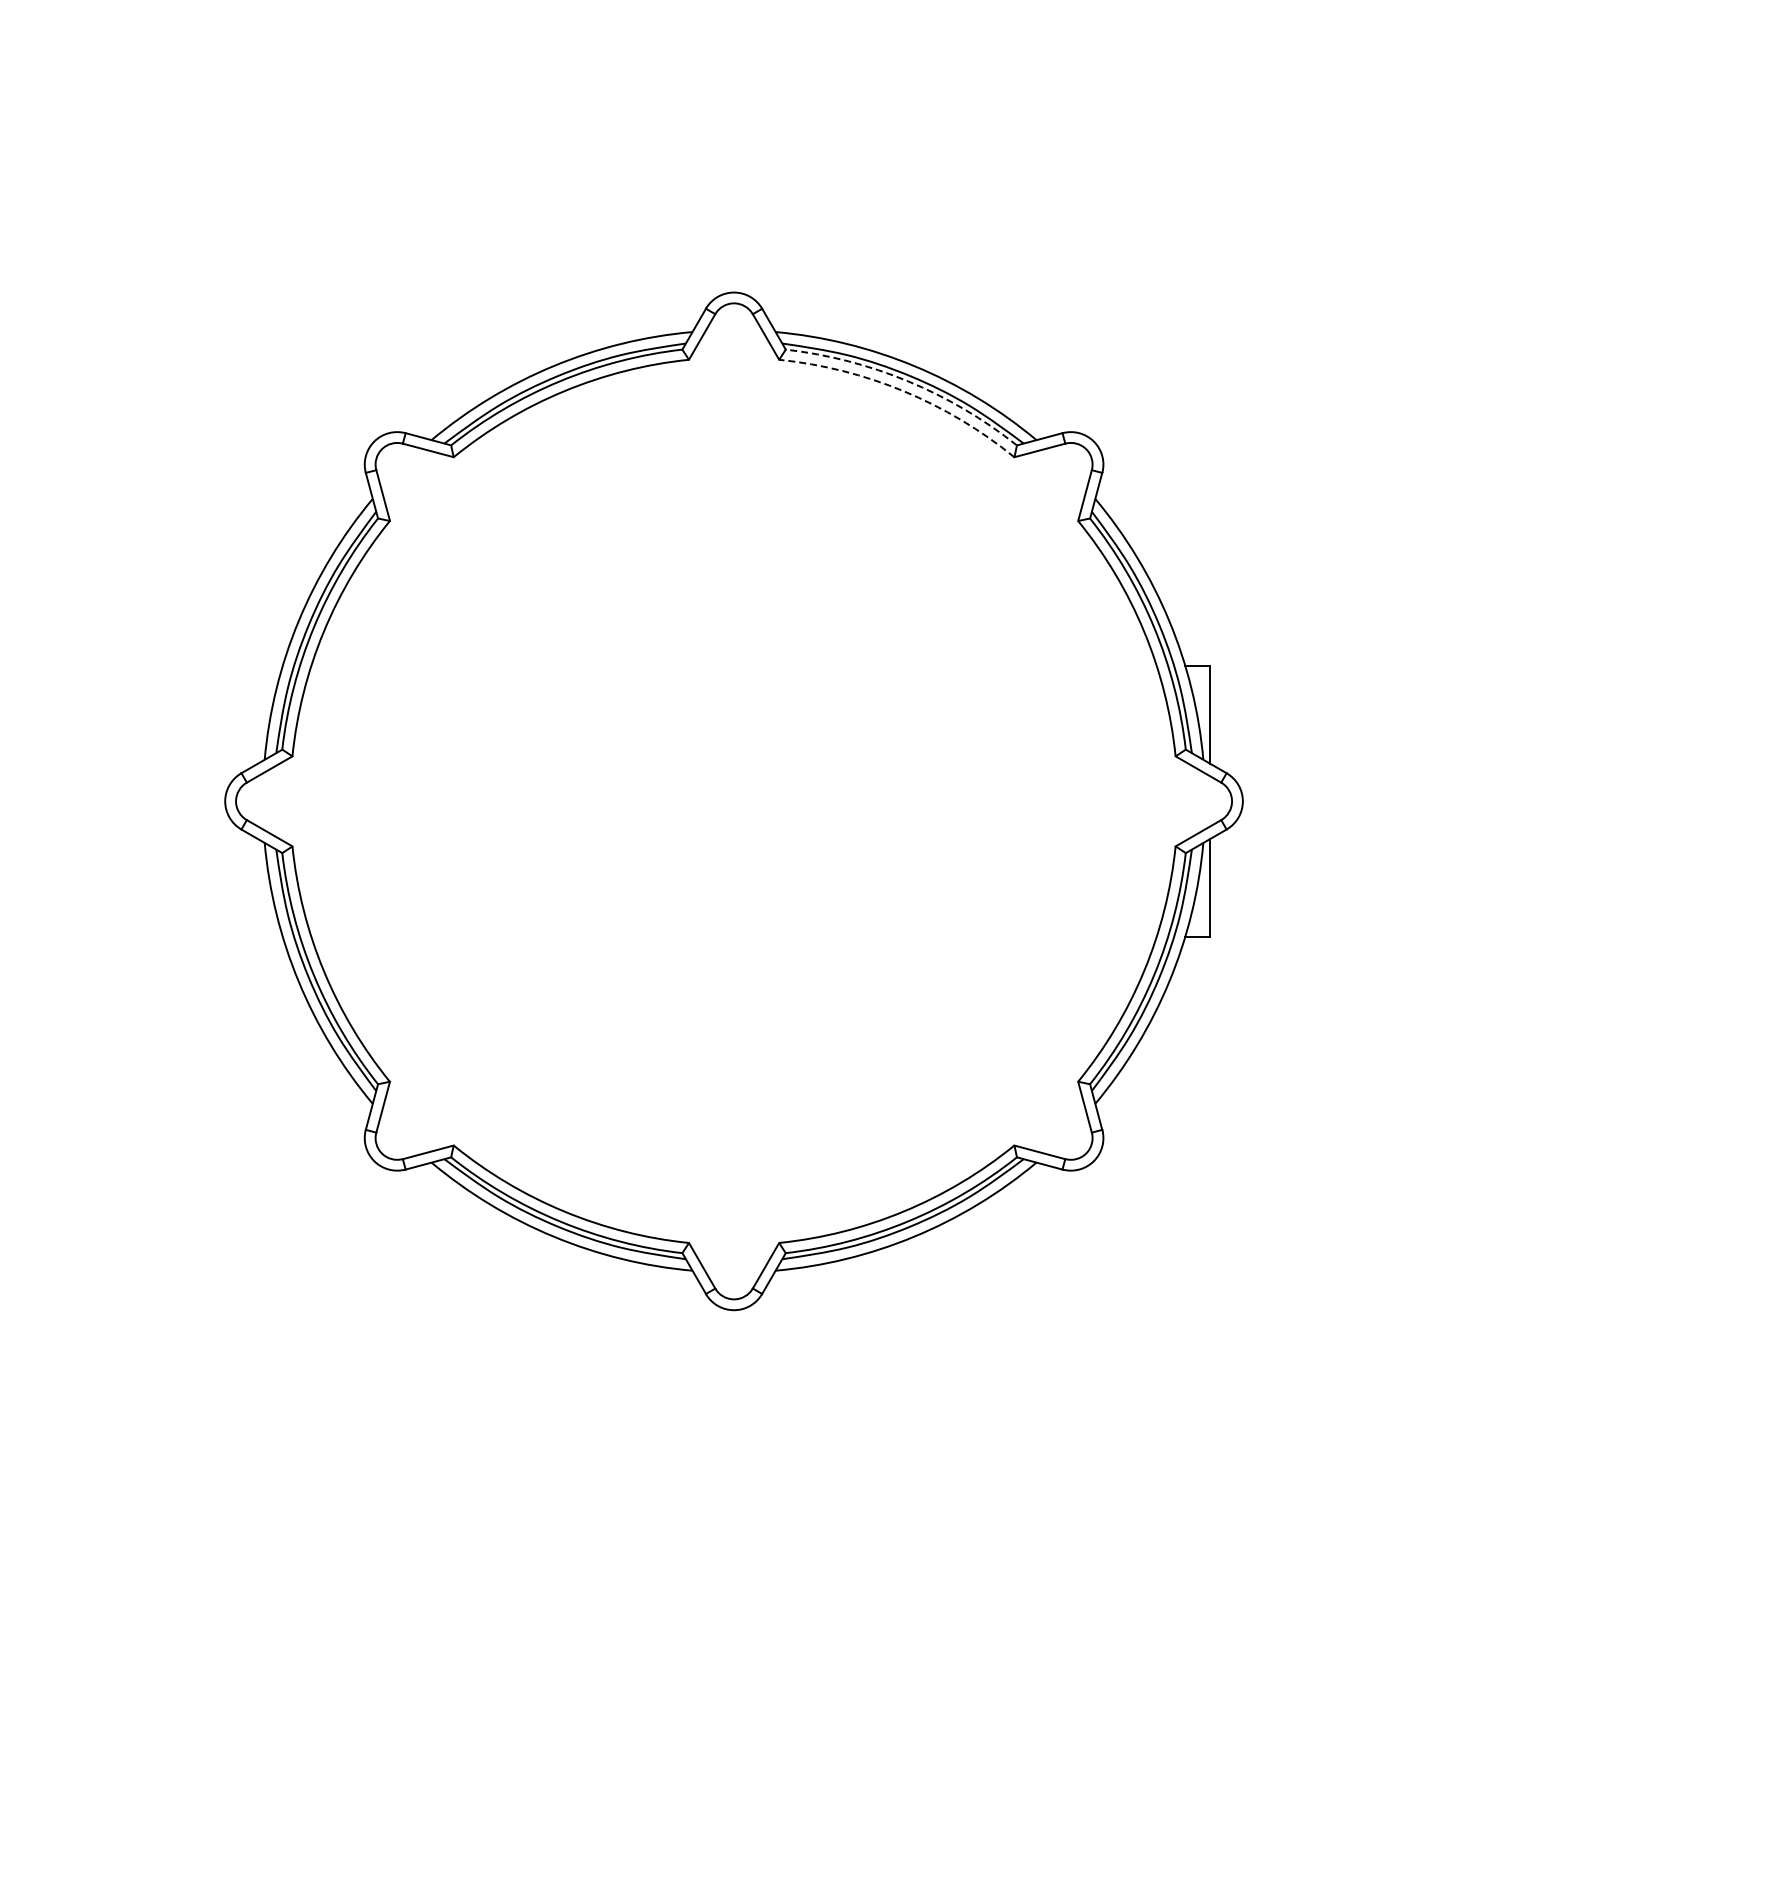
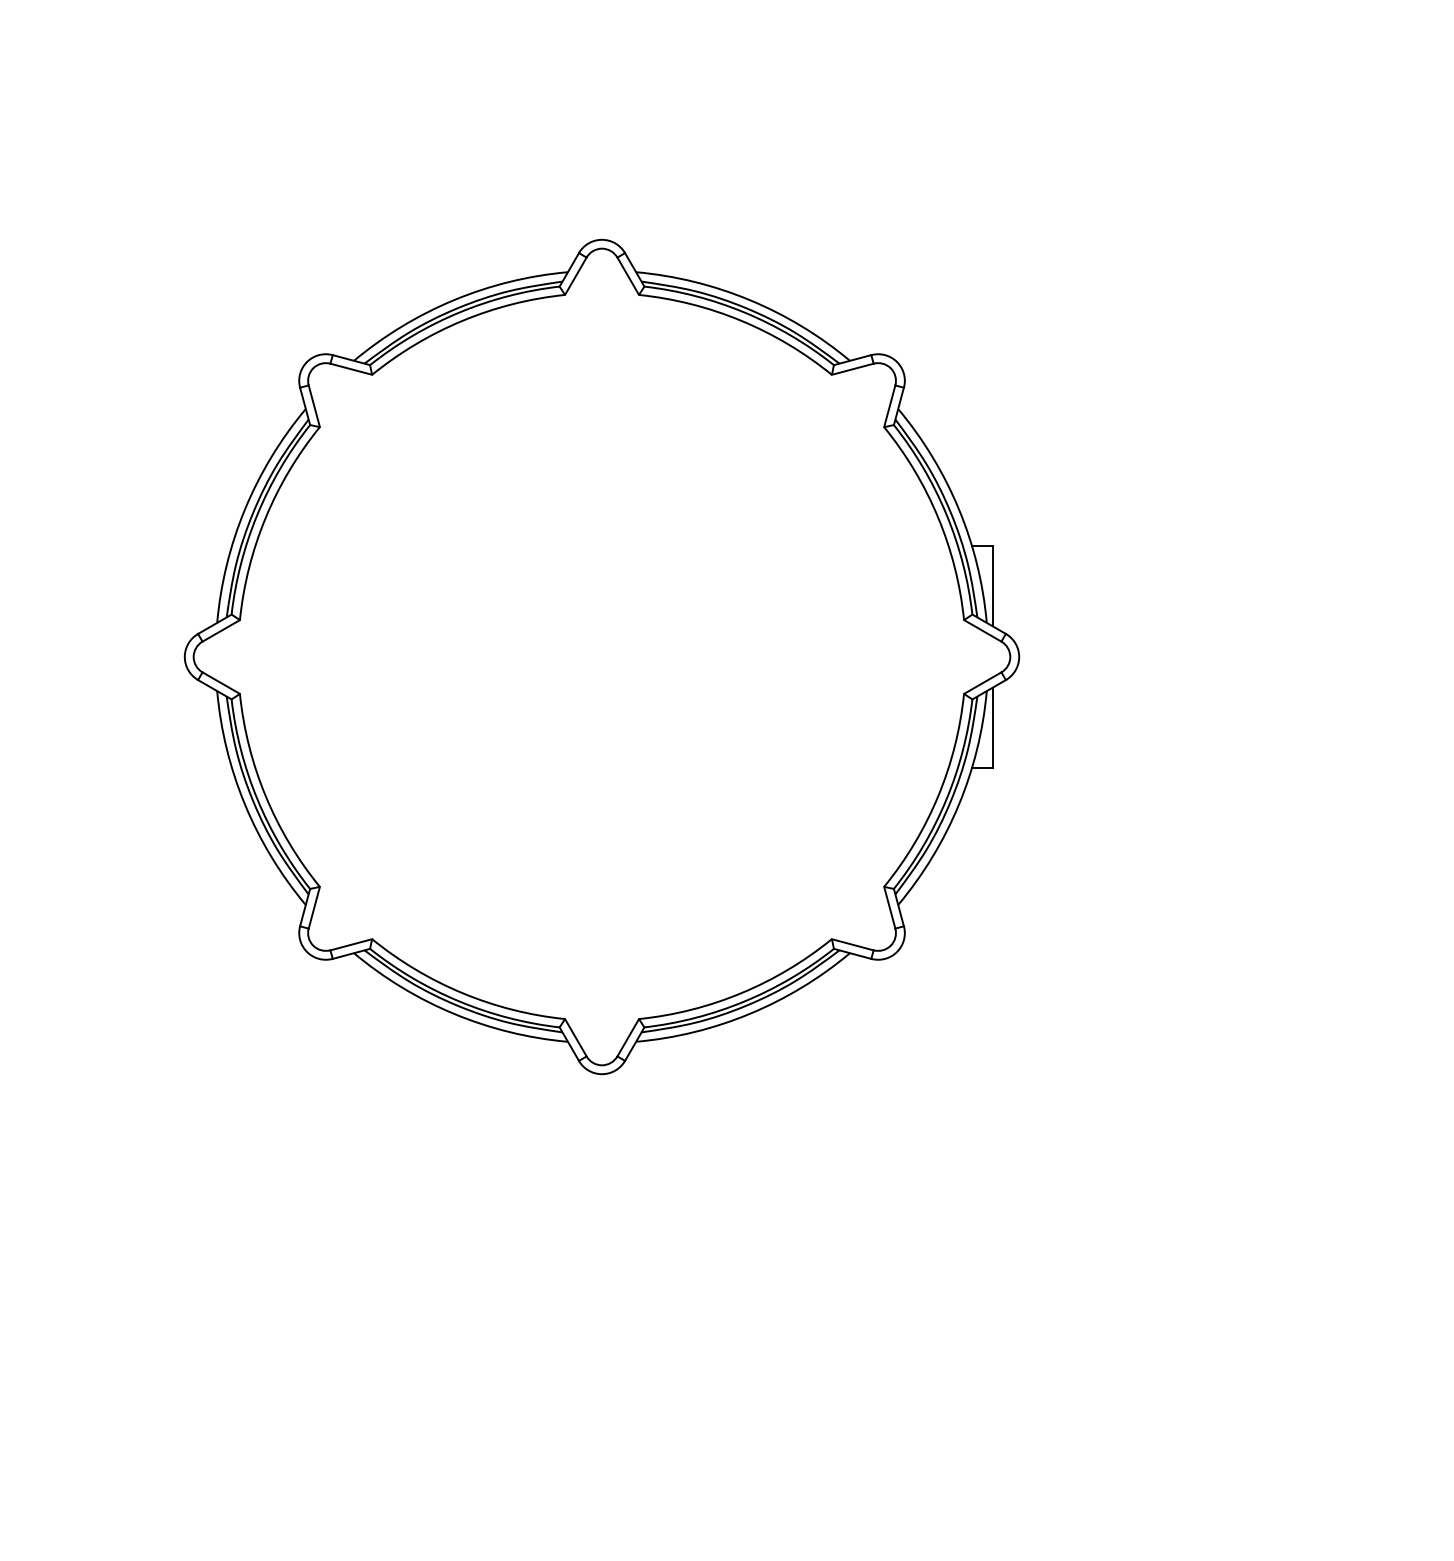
arc: (908, 381) -> (745, 312), dashed -> solid
arc: (903, 391) -> (740, 320), dashed -> solid

